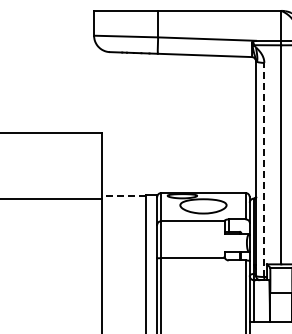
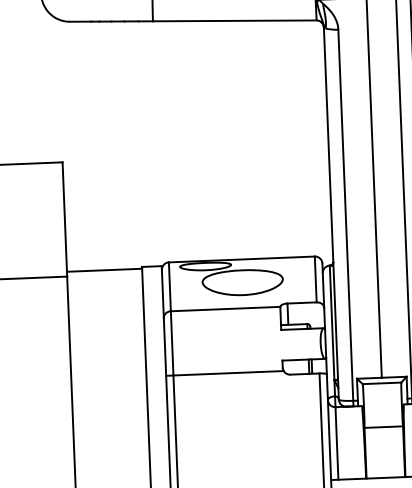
line: (264, 169) -> (346, 214), dashed -> solid
line: (124, 196) -> (105, 271), dashed -> solid

